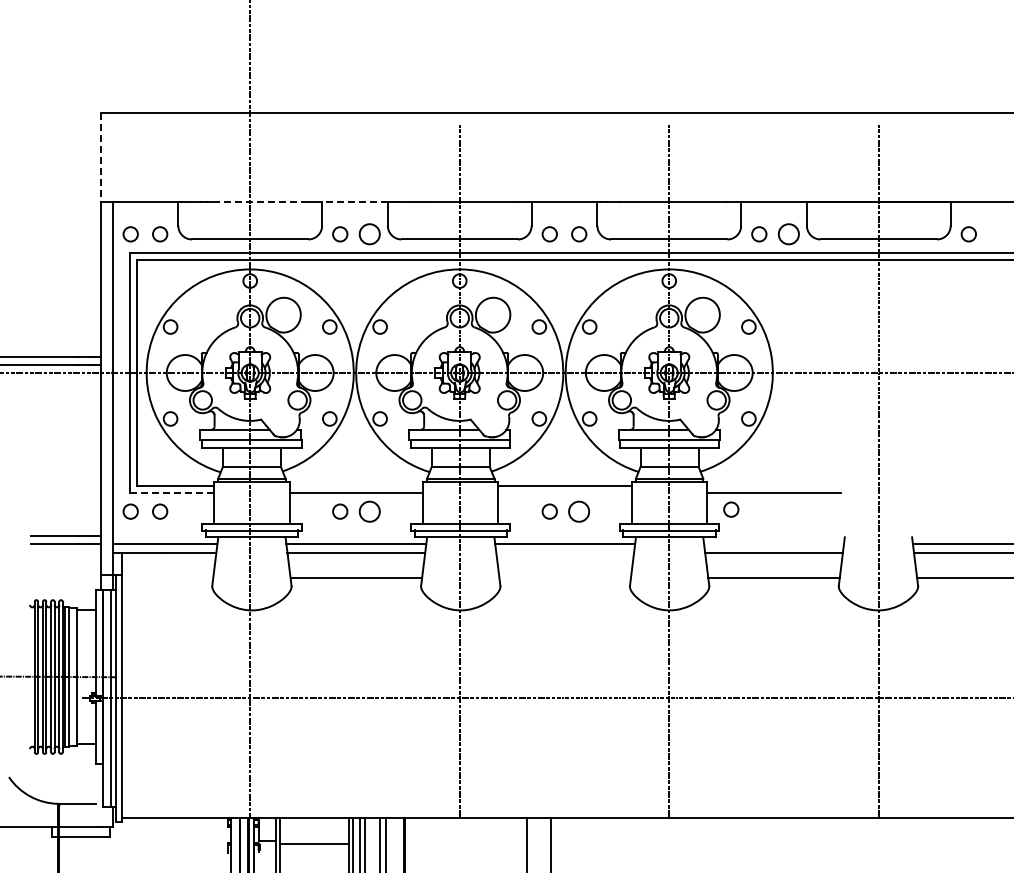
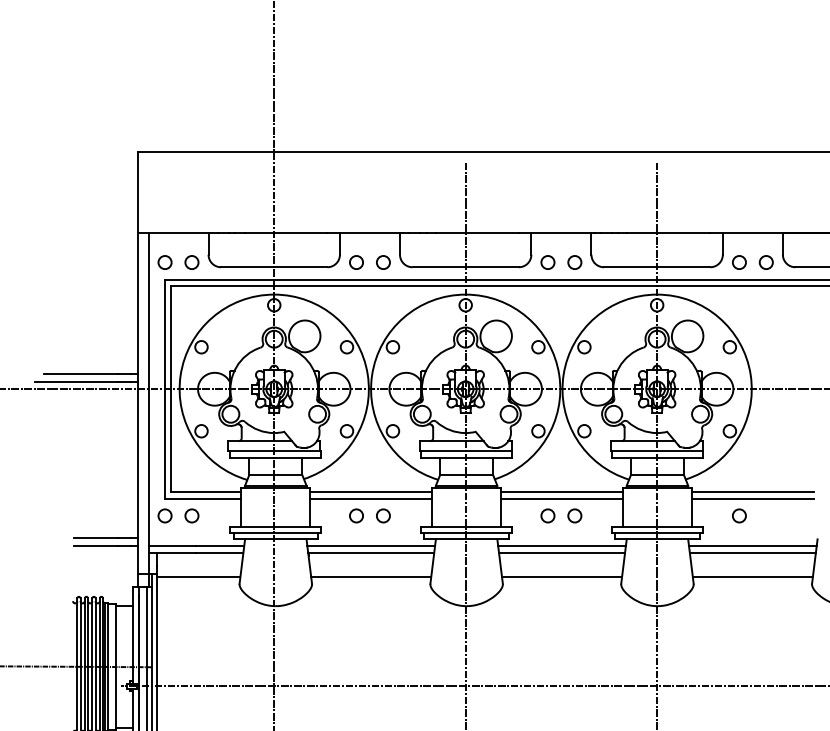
line: (101, 157) -> (138, 192), dashed -> solid
line: (262, 201) -> (285, 232), dashed -> solid
line: (354, 201) -> (369, 232), dashed -> solid
circle: (369, 234) -> (383, 262), size x0.71
circle: (788, 234) -> (766, 262), size x0.71
line: (356, 485) -> (371, 492), added
line: (773, 485) -> (752, 492), added
line: (172, 492) -> (203, 498), dashed -> solid
line: (564, 492) -> (561, 498), added
circle: (731, 509) -> (739, 515), moved
circle: (369, 511) -> (383, 515), size x0.71
circle: (579, 511) -> (575, 515), size x0.71
line: (773, 544) -> (752, 545), added
line: (565, 552) -> (562, 553), added
line: (167, 578) -> (198, 577), added
line: (564, 578) -> (561, 577), added

